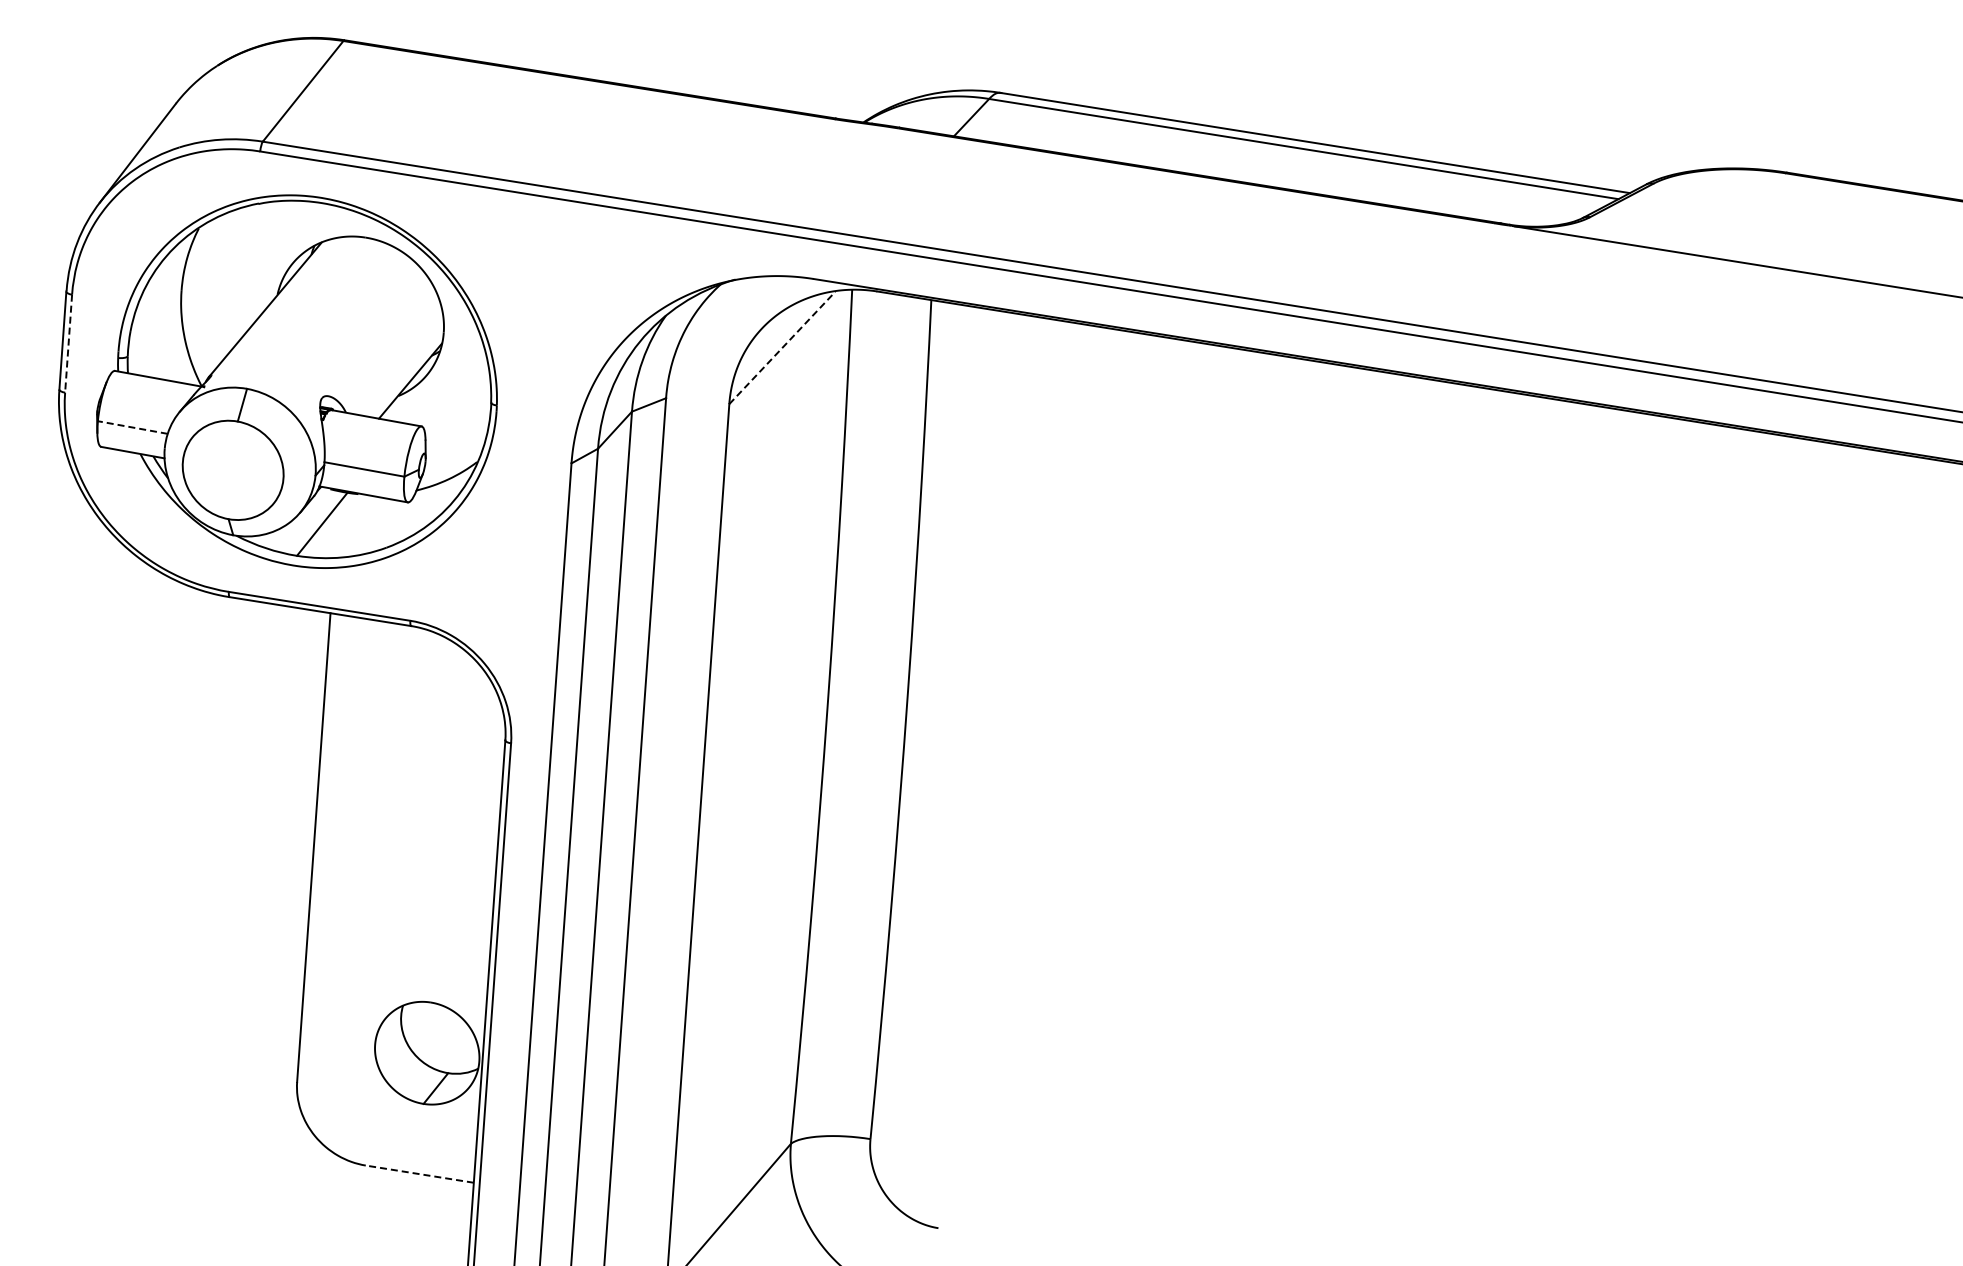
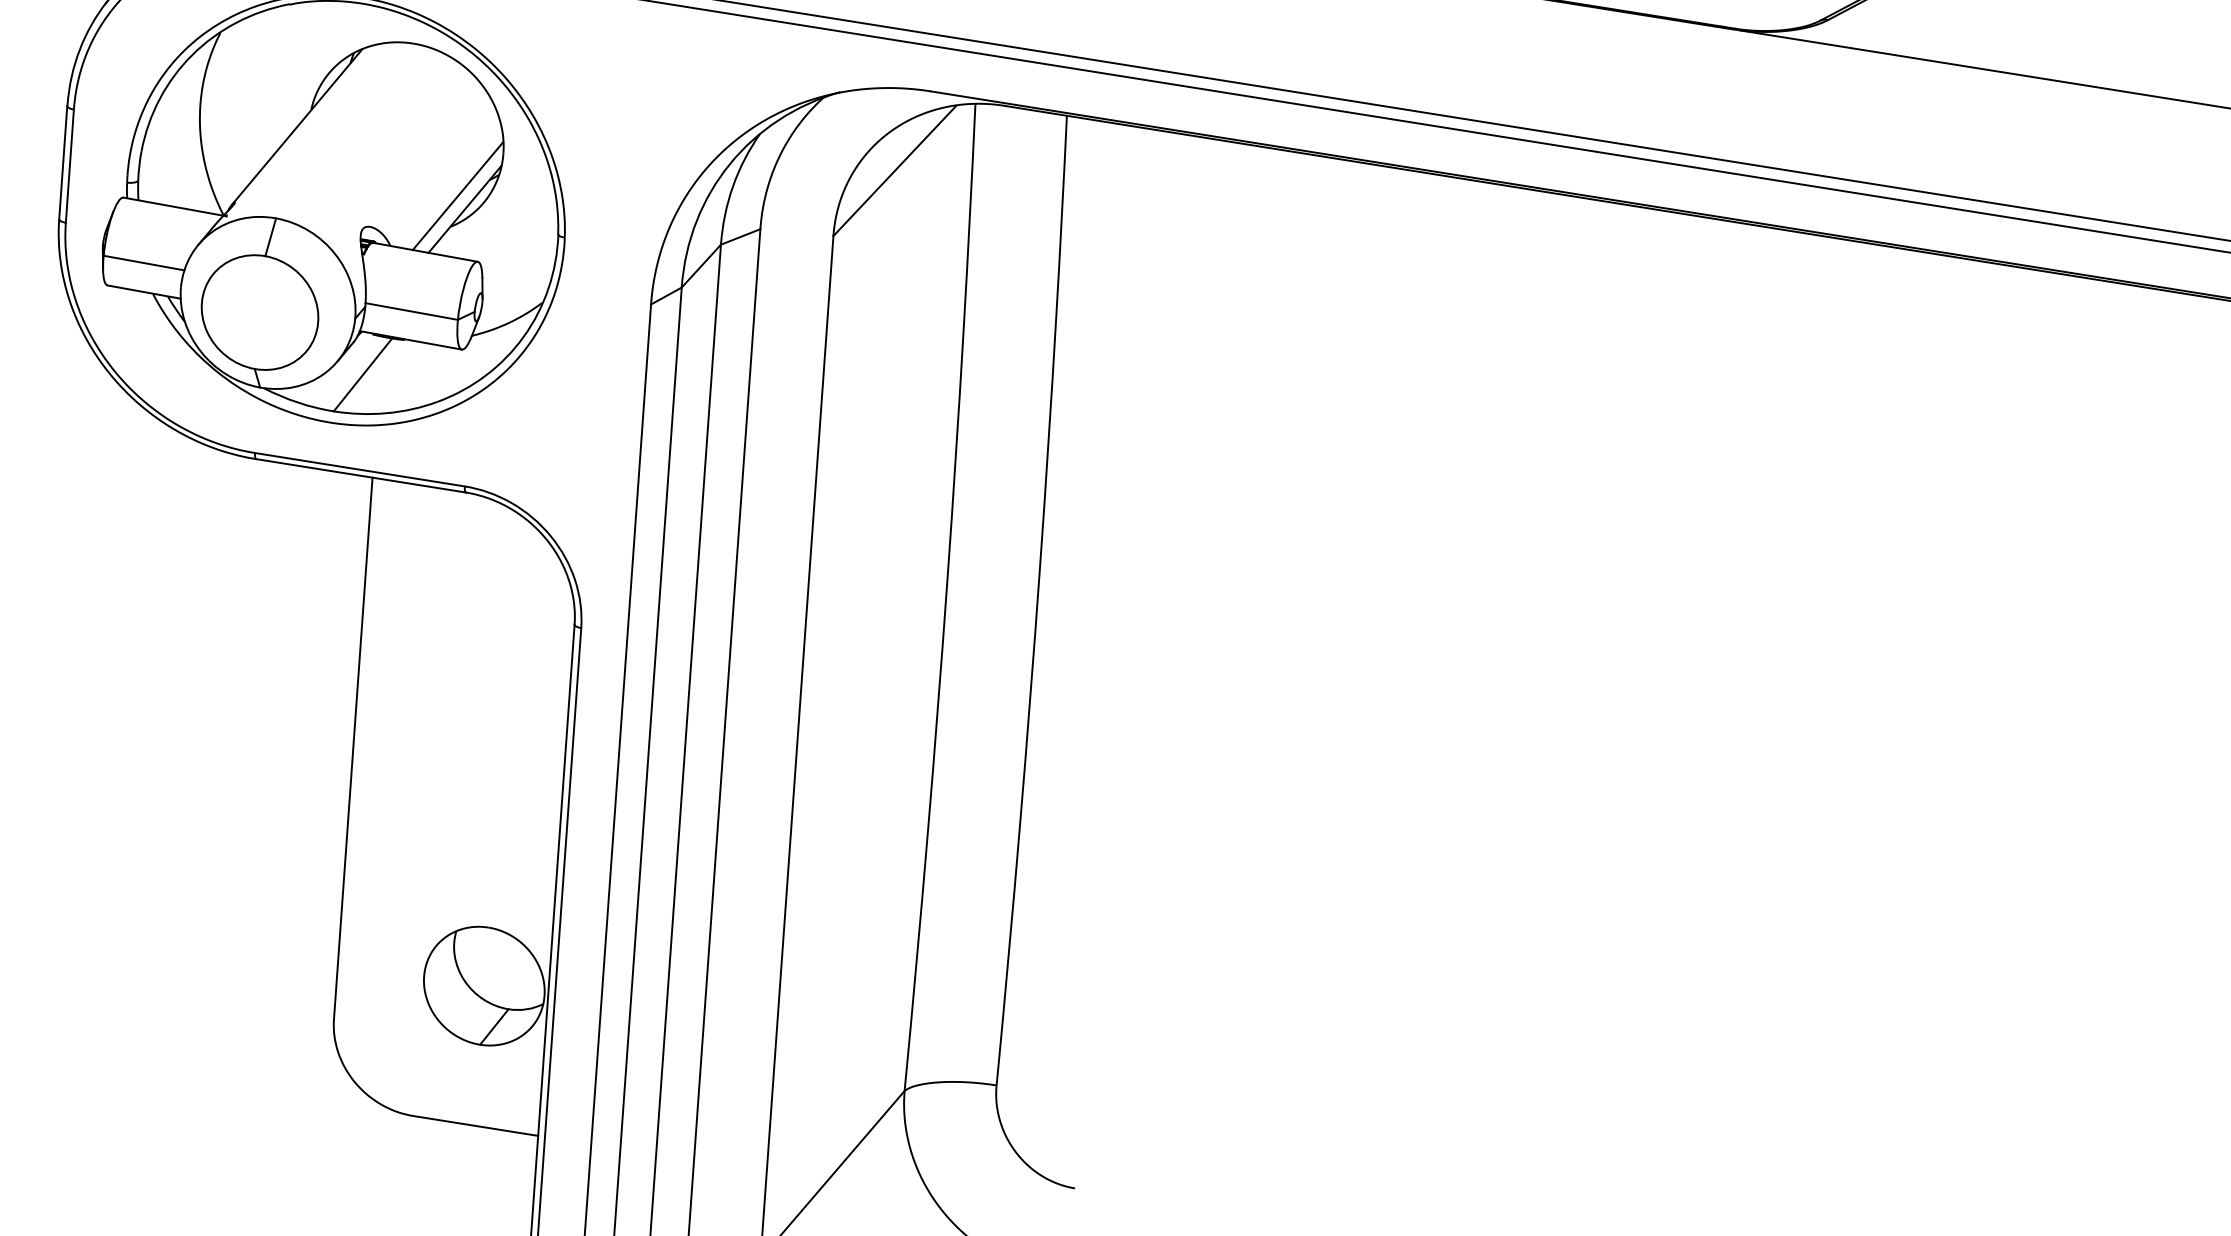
line: (68, 344) -> (69, 167), dashed -> solid
line: (782, 347) -> (894, 170), dashed -> solid
line: (404, 369) -> (458, 195), added
line: (132, 427) -> (143, 263), dashed -> solid
line: (419, 1174) -> (475, 1126), dashed -> solid

